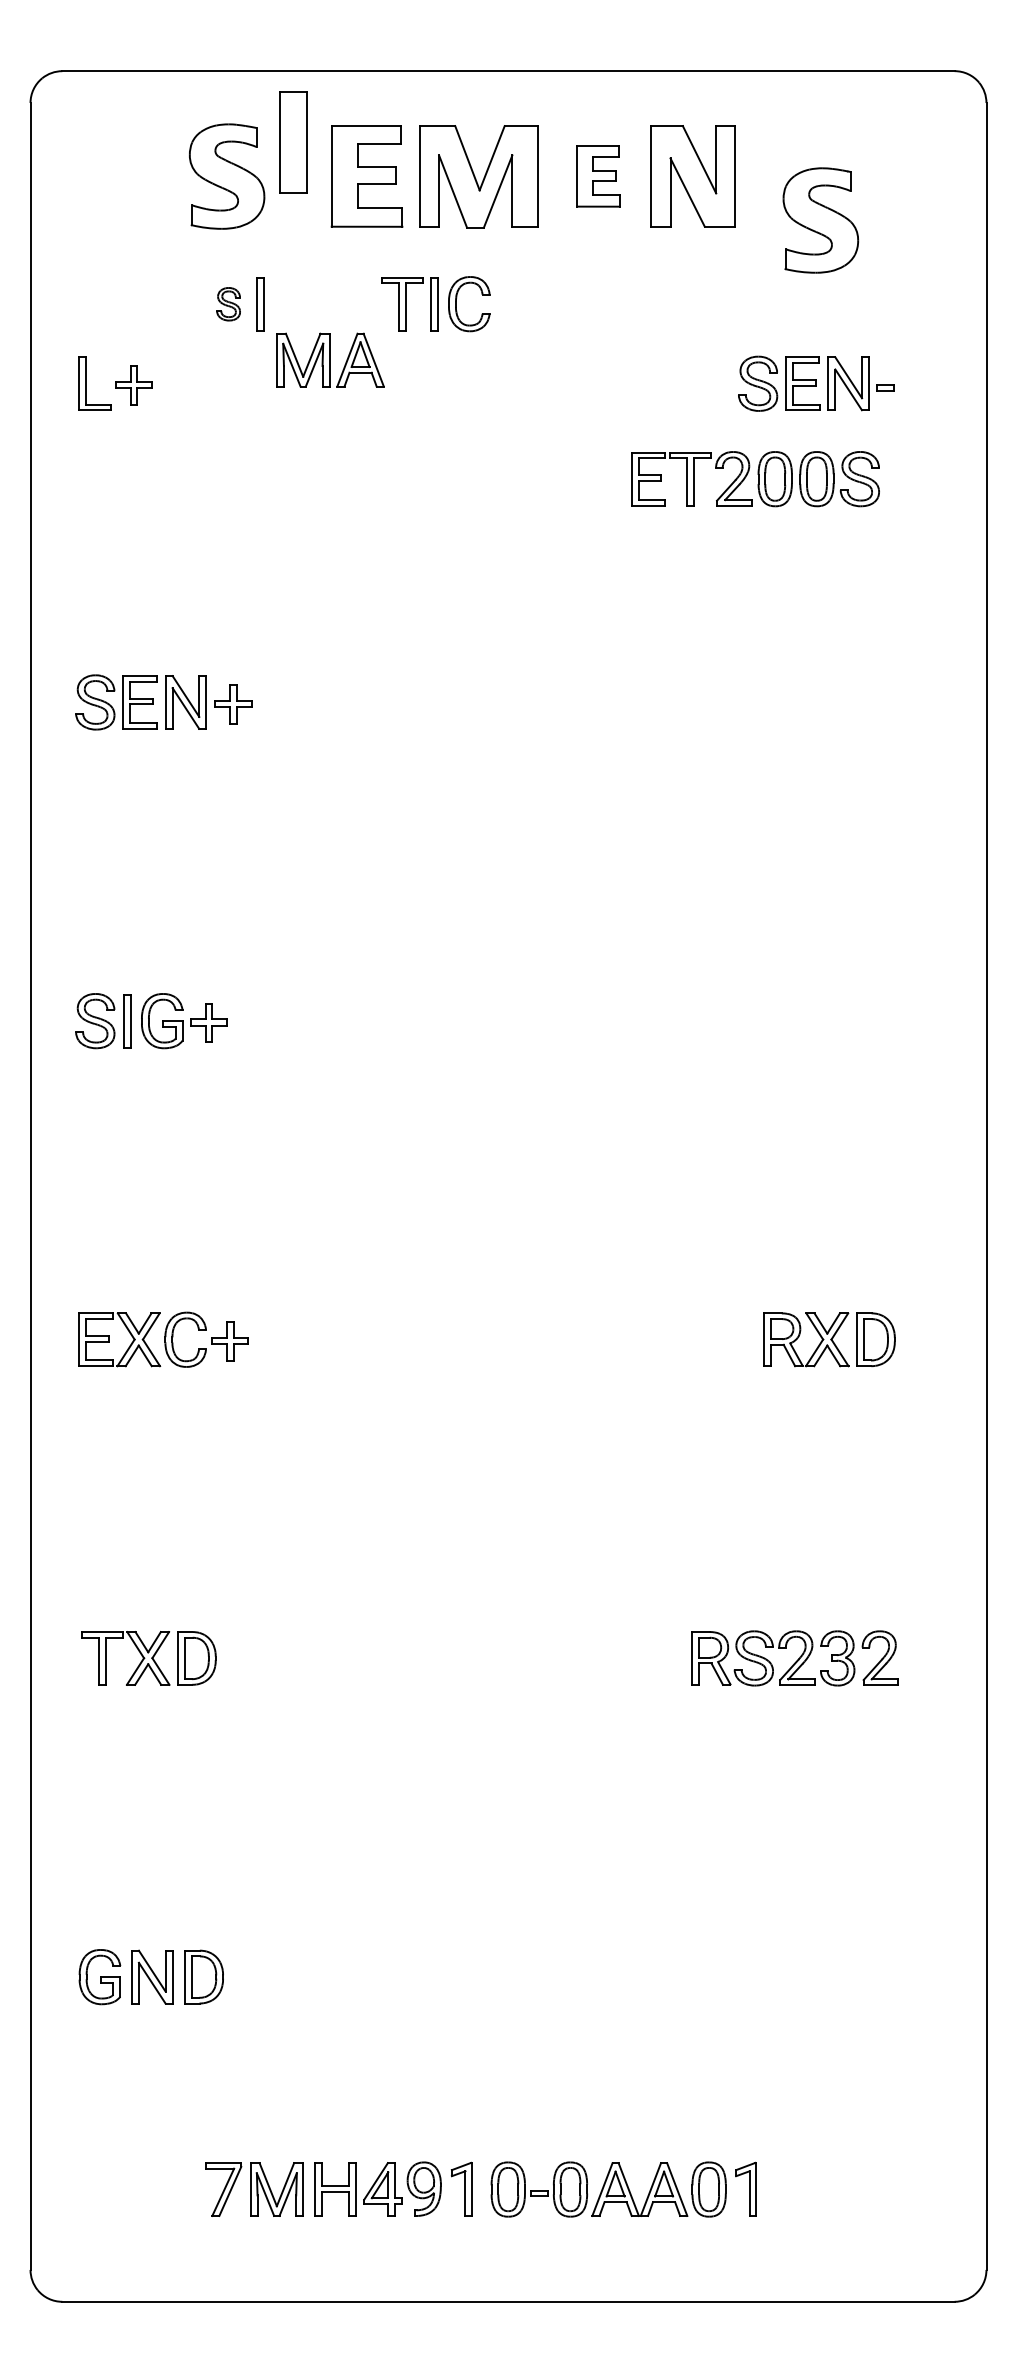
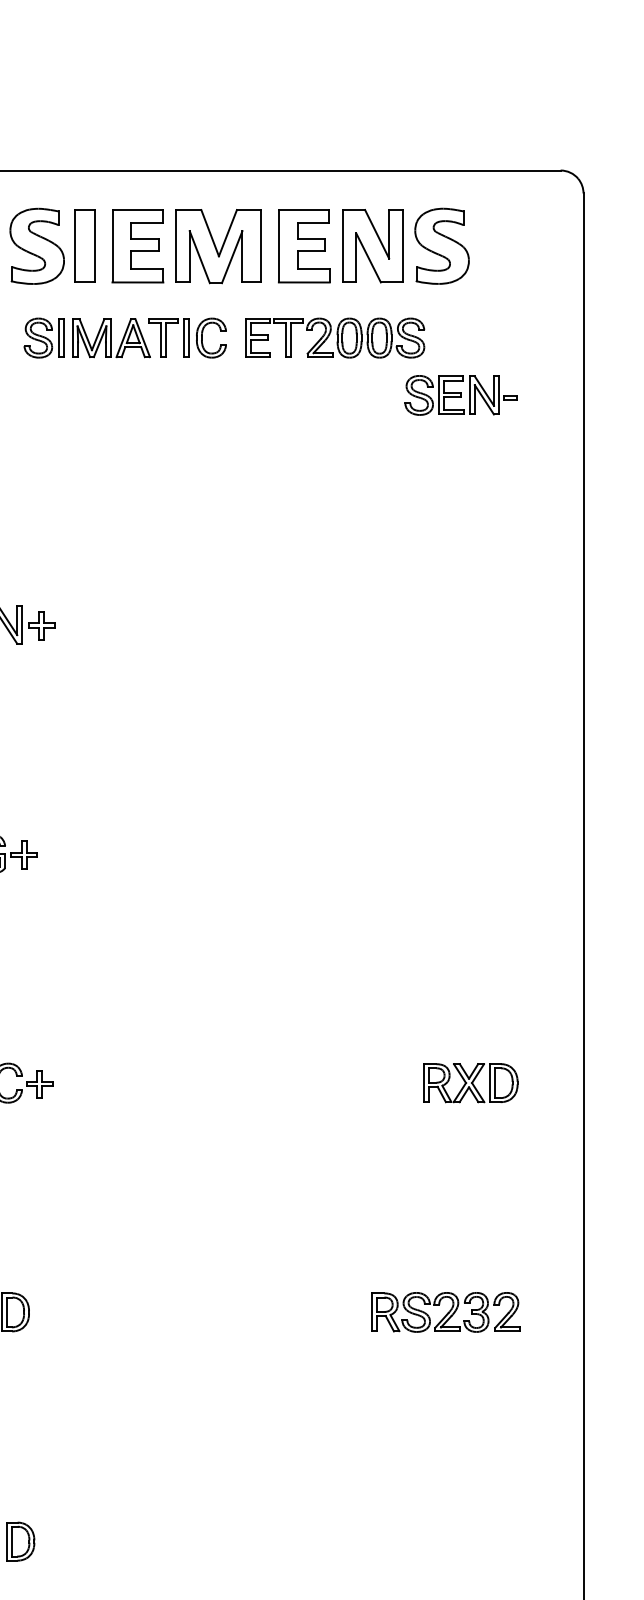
part: (293, 142) -> (85, 246), moved
part: (598, 176) -> (304, 246), size x1.67
part: (820, 220) -> (441, 246), moved
part: (228, 304) -> (38, 338), size x1.67
part: (330, 359) -> (111, 337), moved
part: (755, 479) -> (335, 338), moved

